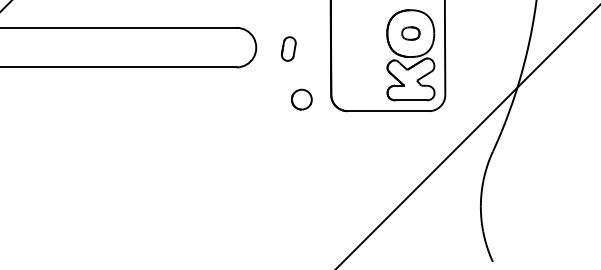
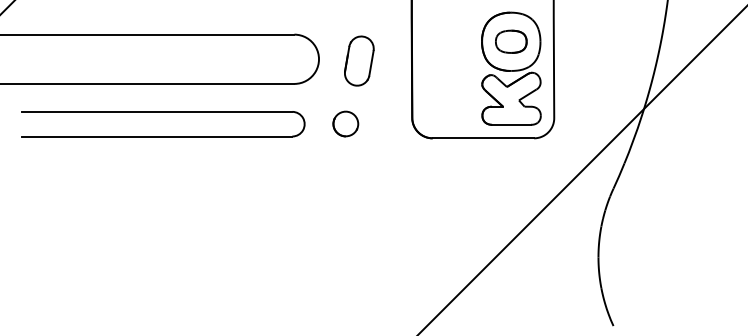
part: (410, 33) -> (510, 41), size x1.43
part: (288, 48) -> (359, 60), size x1.67
part: (131, 90) -> (163, 112), added
part: (301, 99) -> (345, 123), moved

